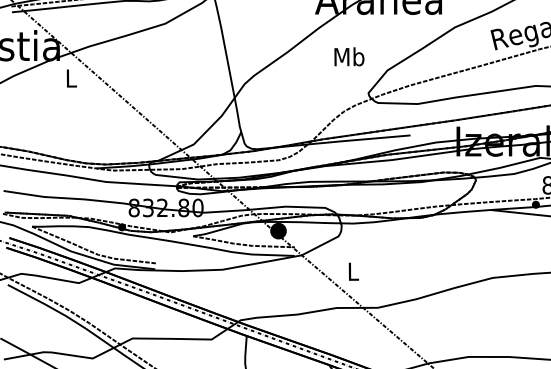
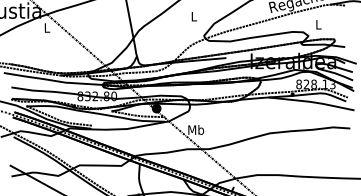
text: (348, 56) -> (193, 16), Mb -> L
text: (353, 270) -> (196, 129), L -> Mb

